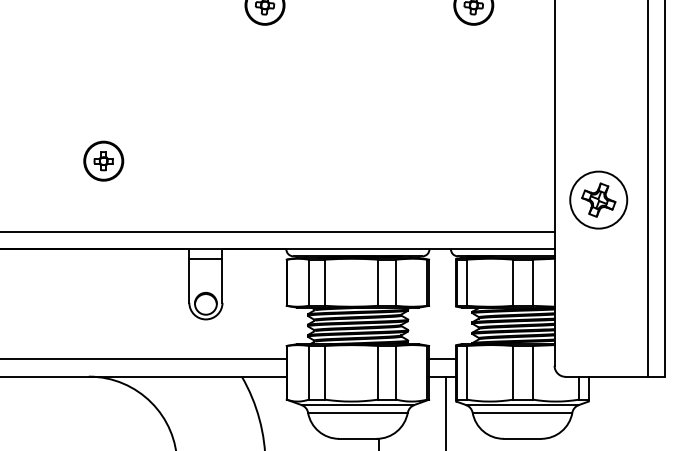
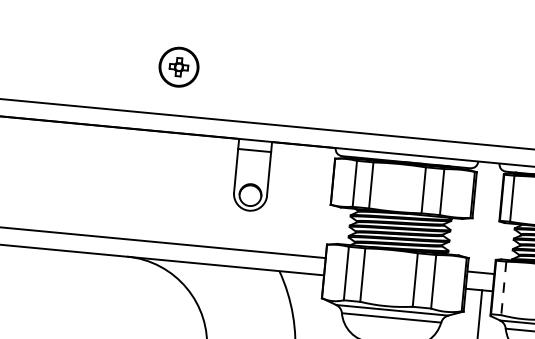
part: (103, 160) -> (178, 66), moved
line: (466, 372) -> (503, 288), solid -> dashed

